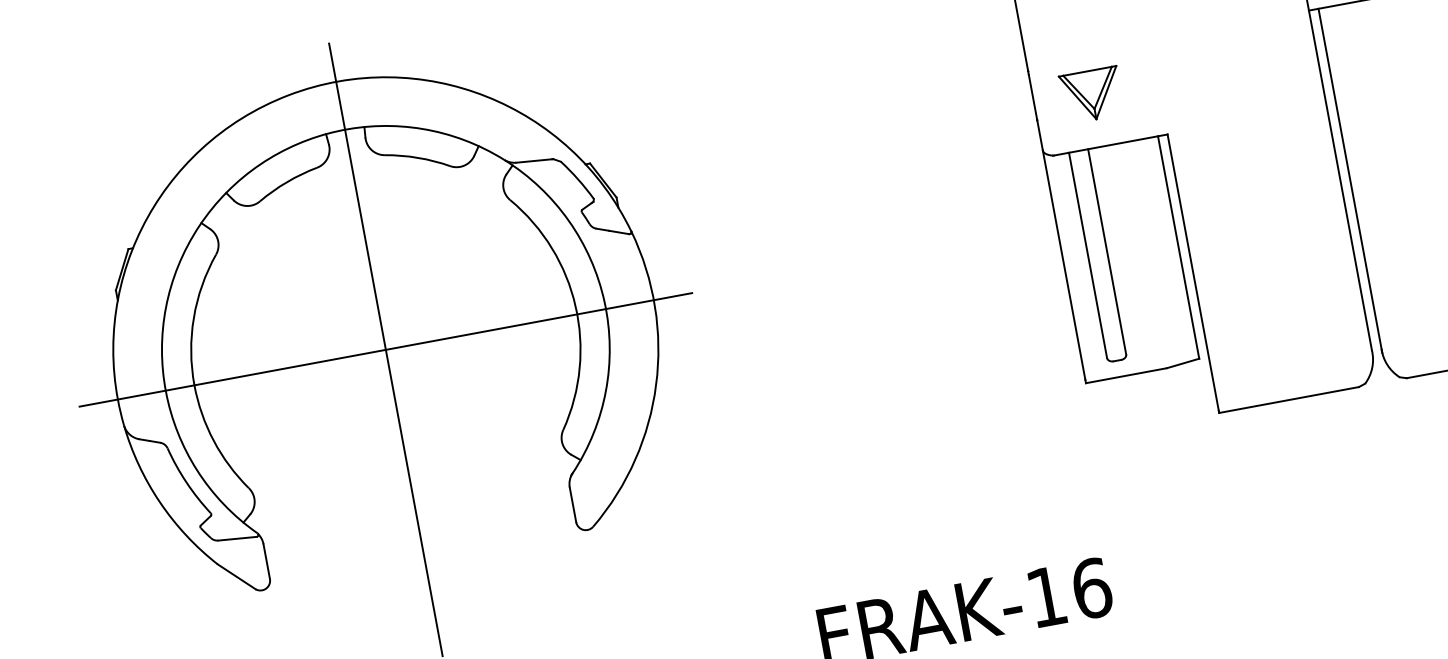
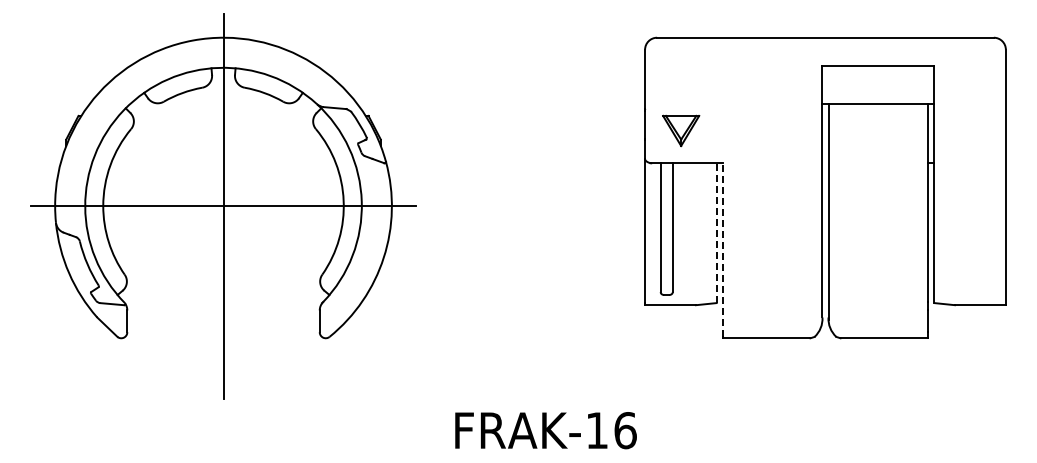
line: (1178, 248) -> (716, 233), solid -> dashed
line: (1193, 273) -> (722, 250), solid -> dashed

